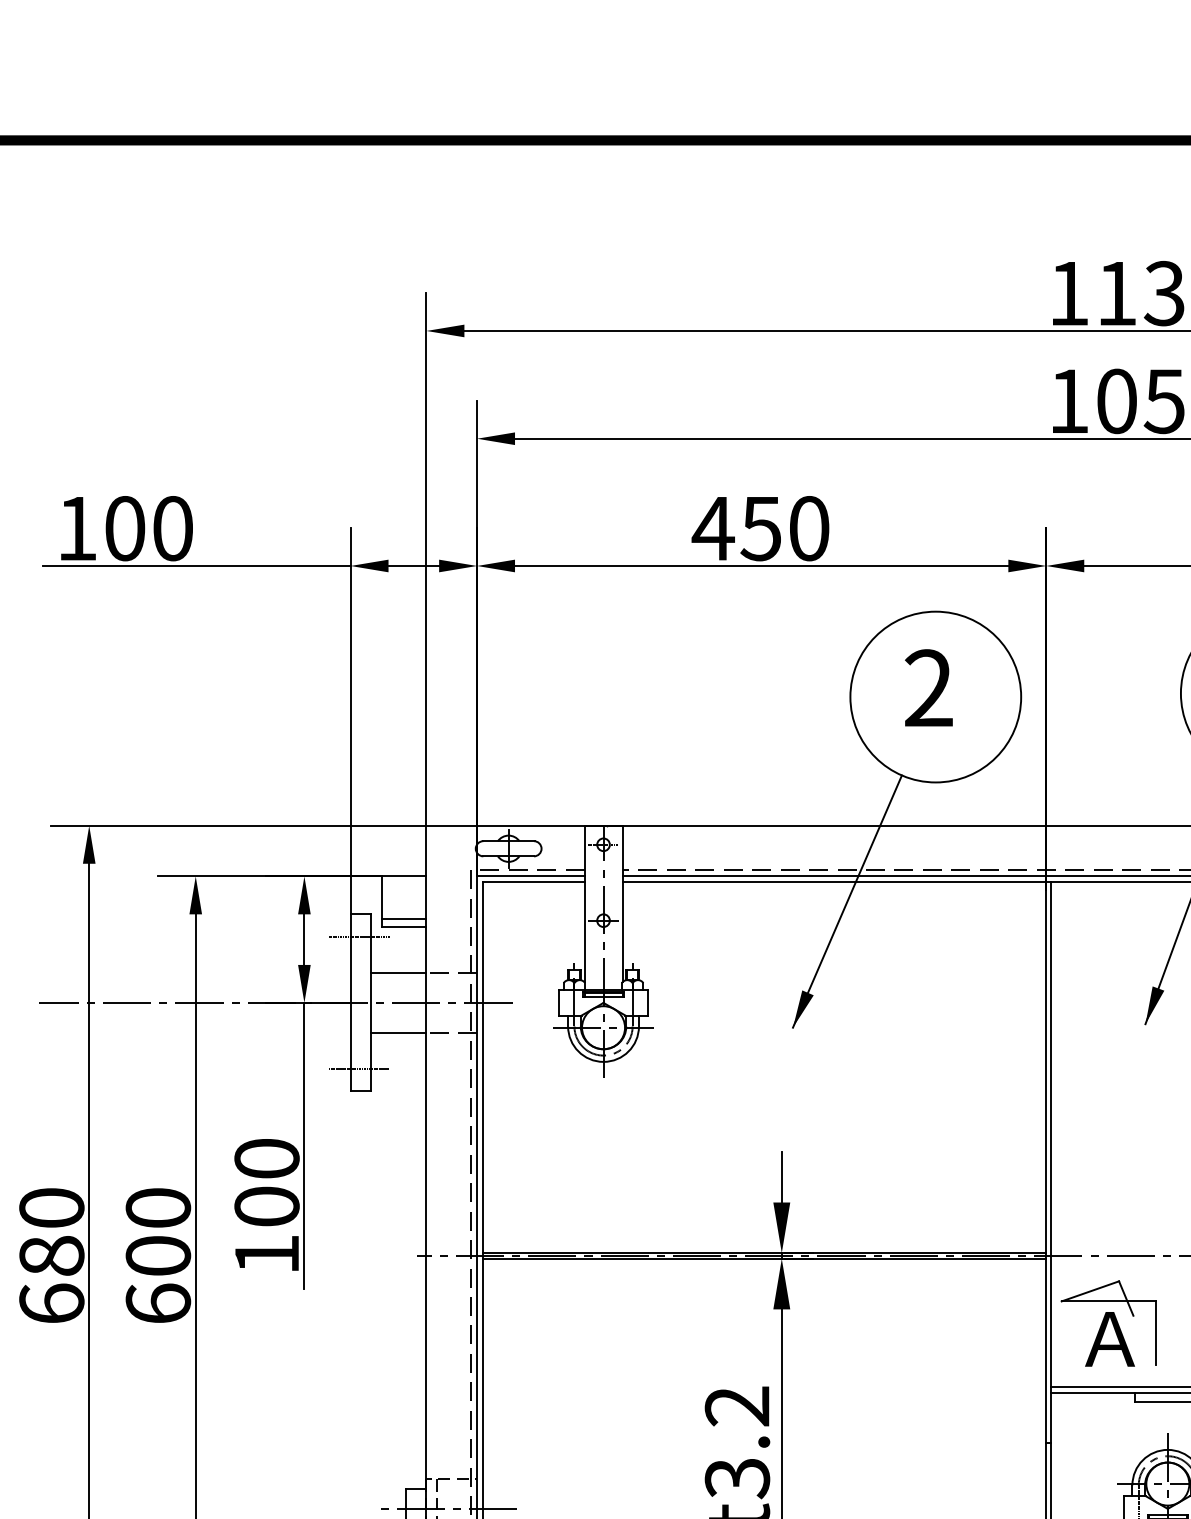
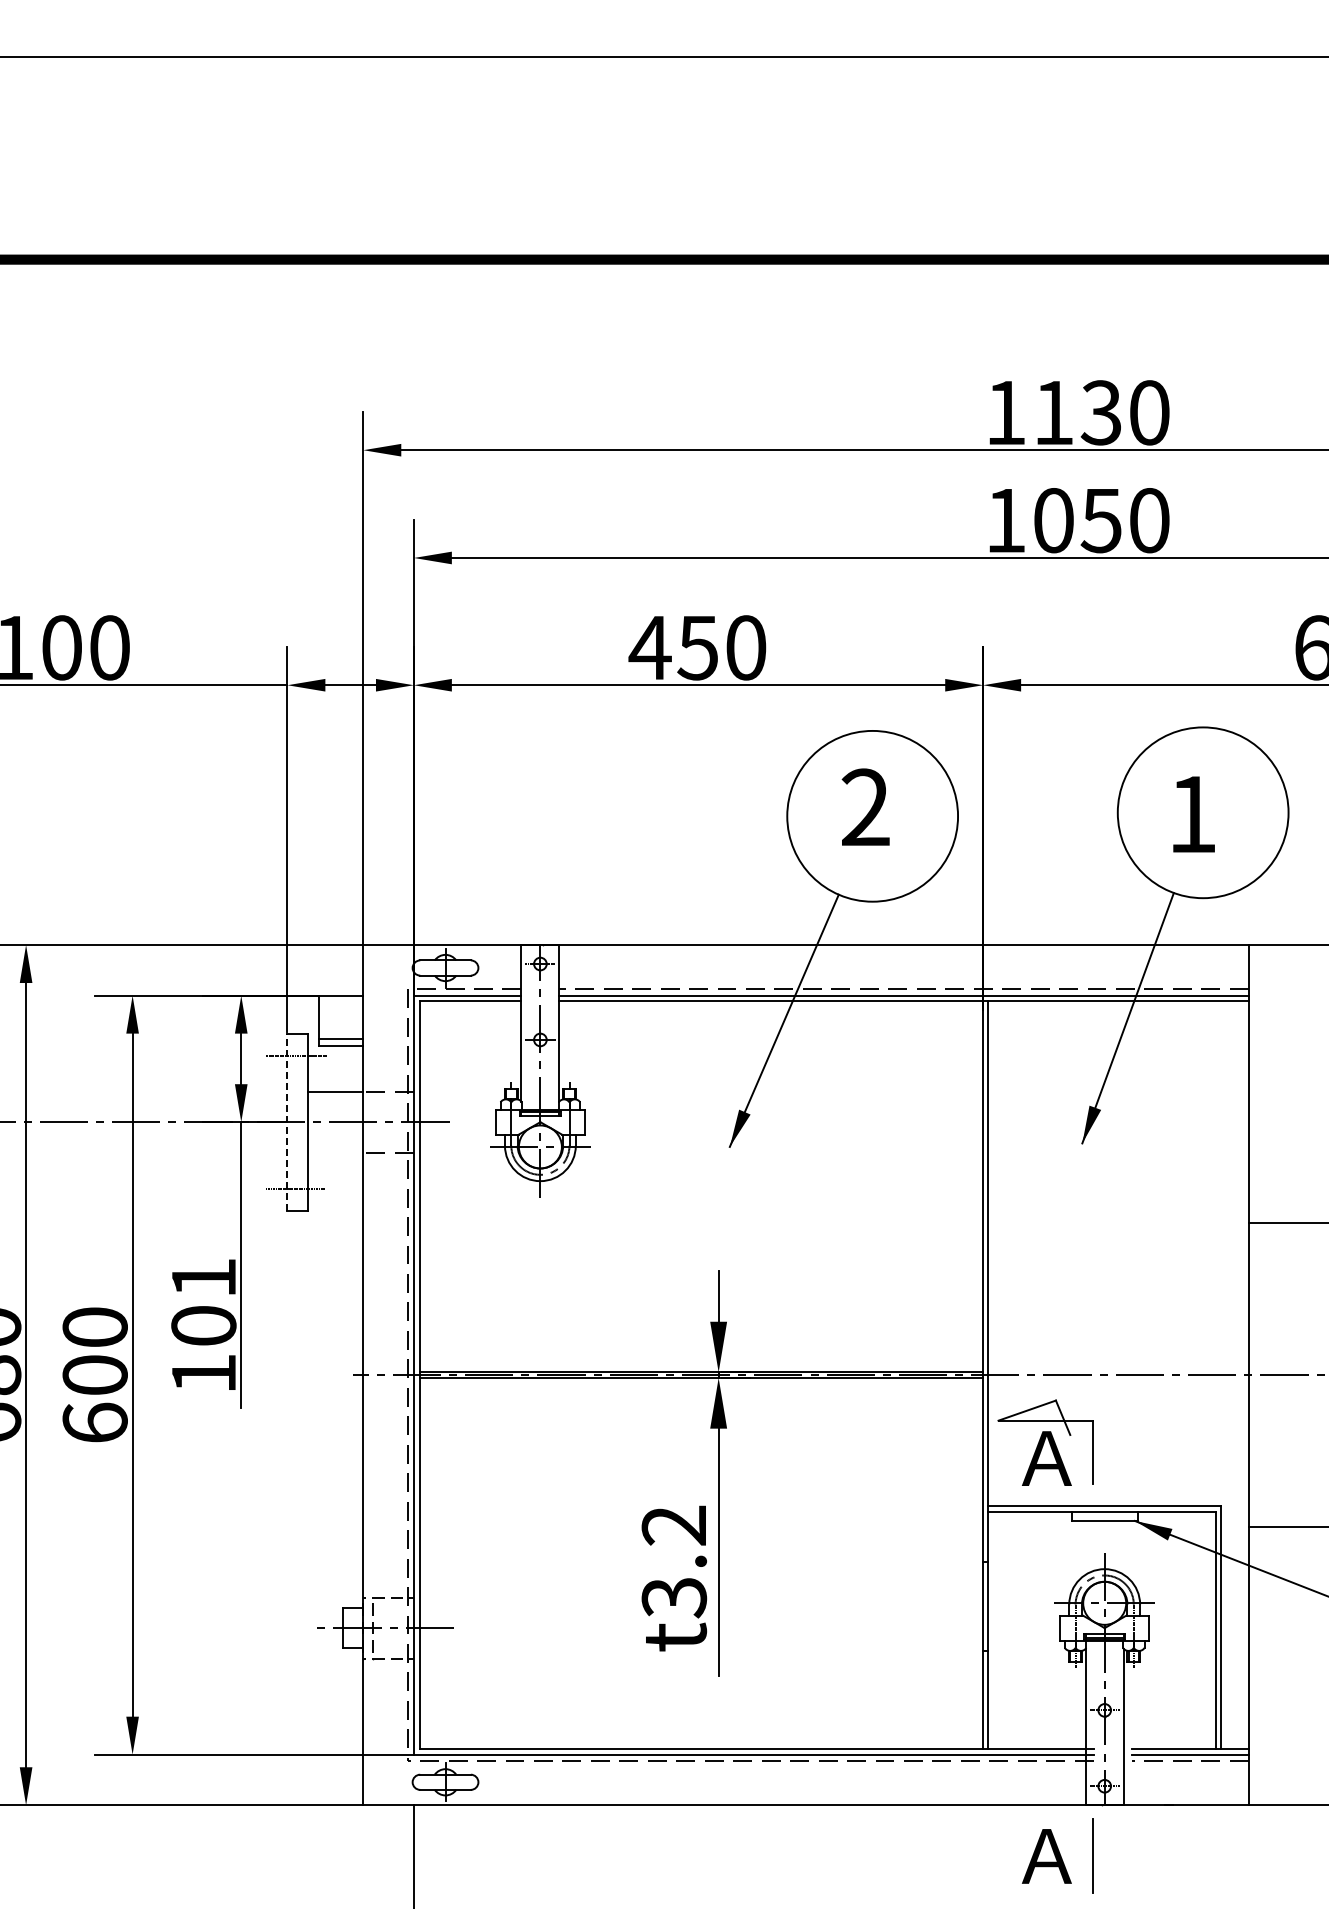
line: (350, 1003) -> (287, 1122), solid -> dashed
line: (398, 1033) -> (335, 1152), removed
text: (266, 1158) -> (203, 1277), 100 -> 101

